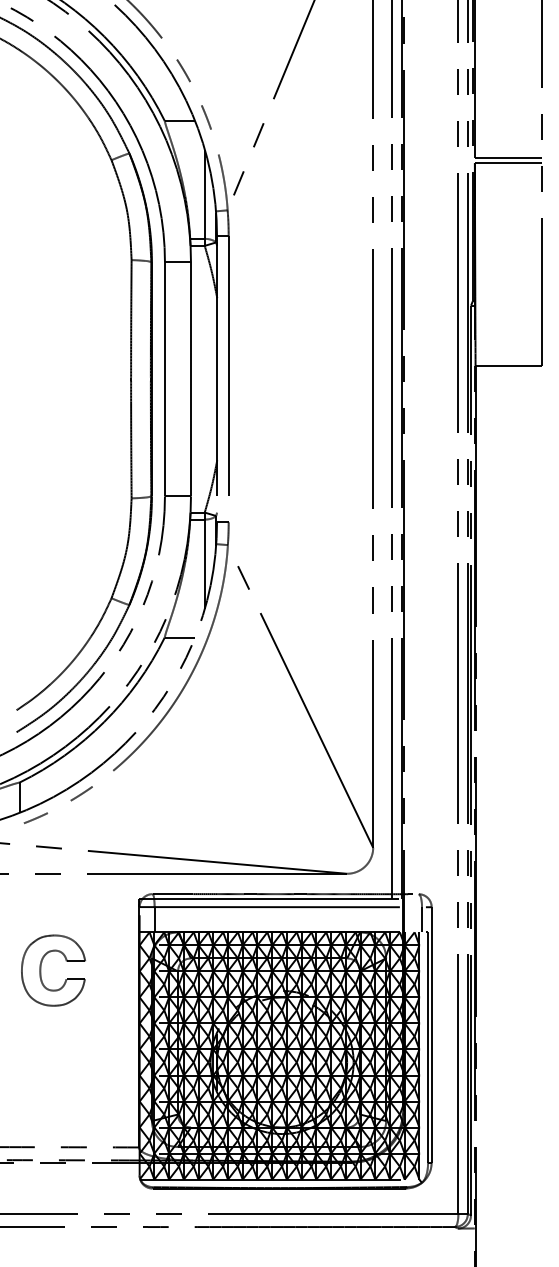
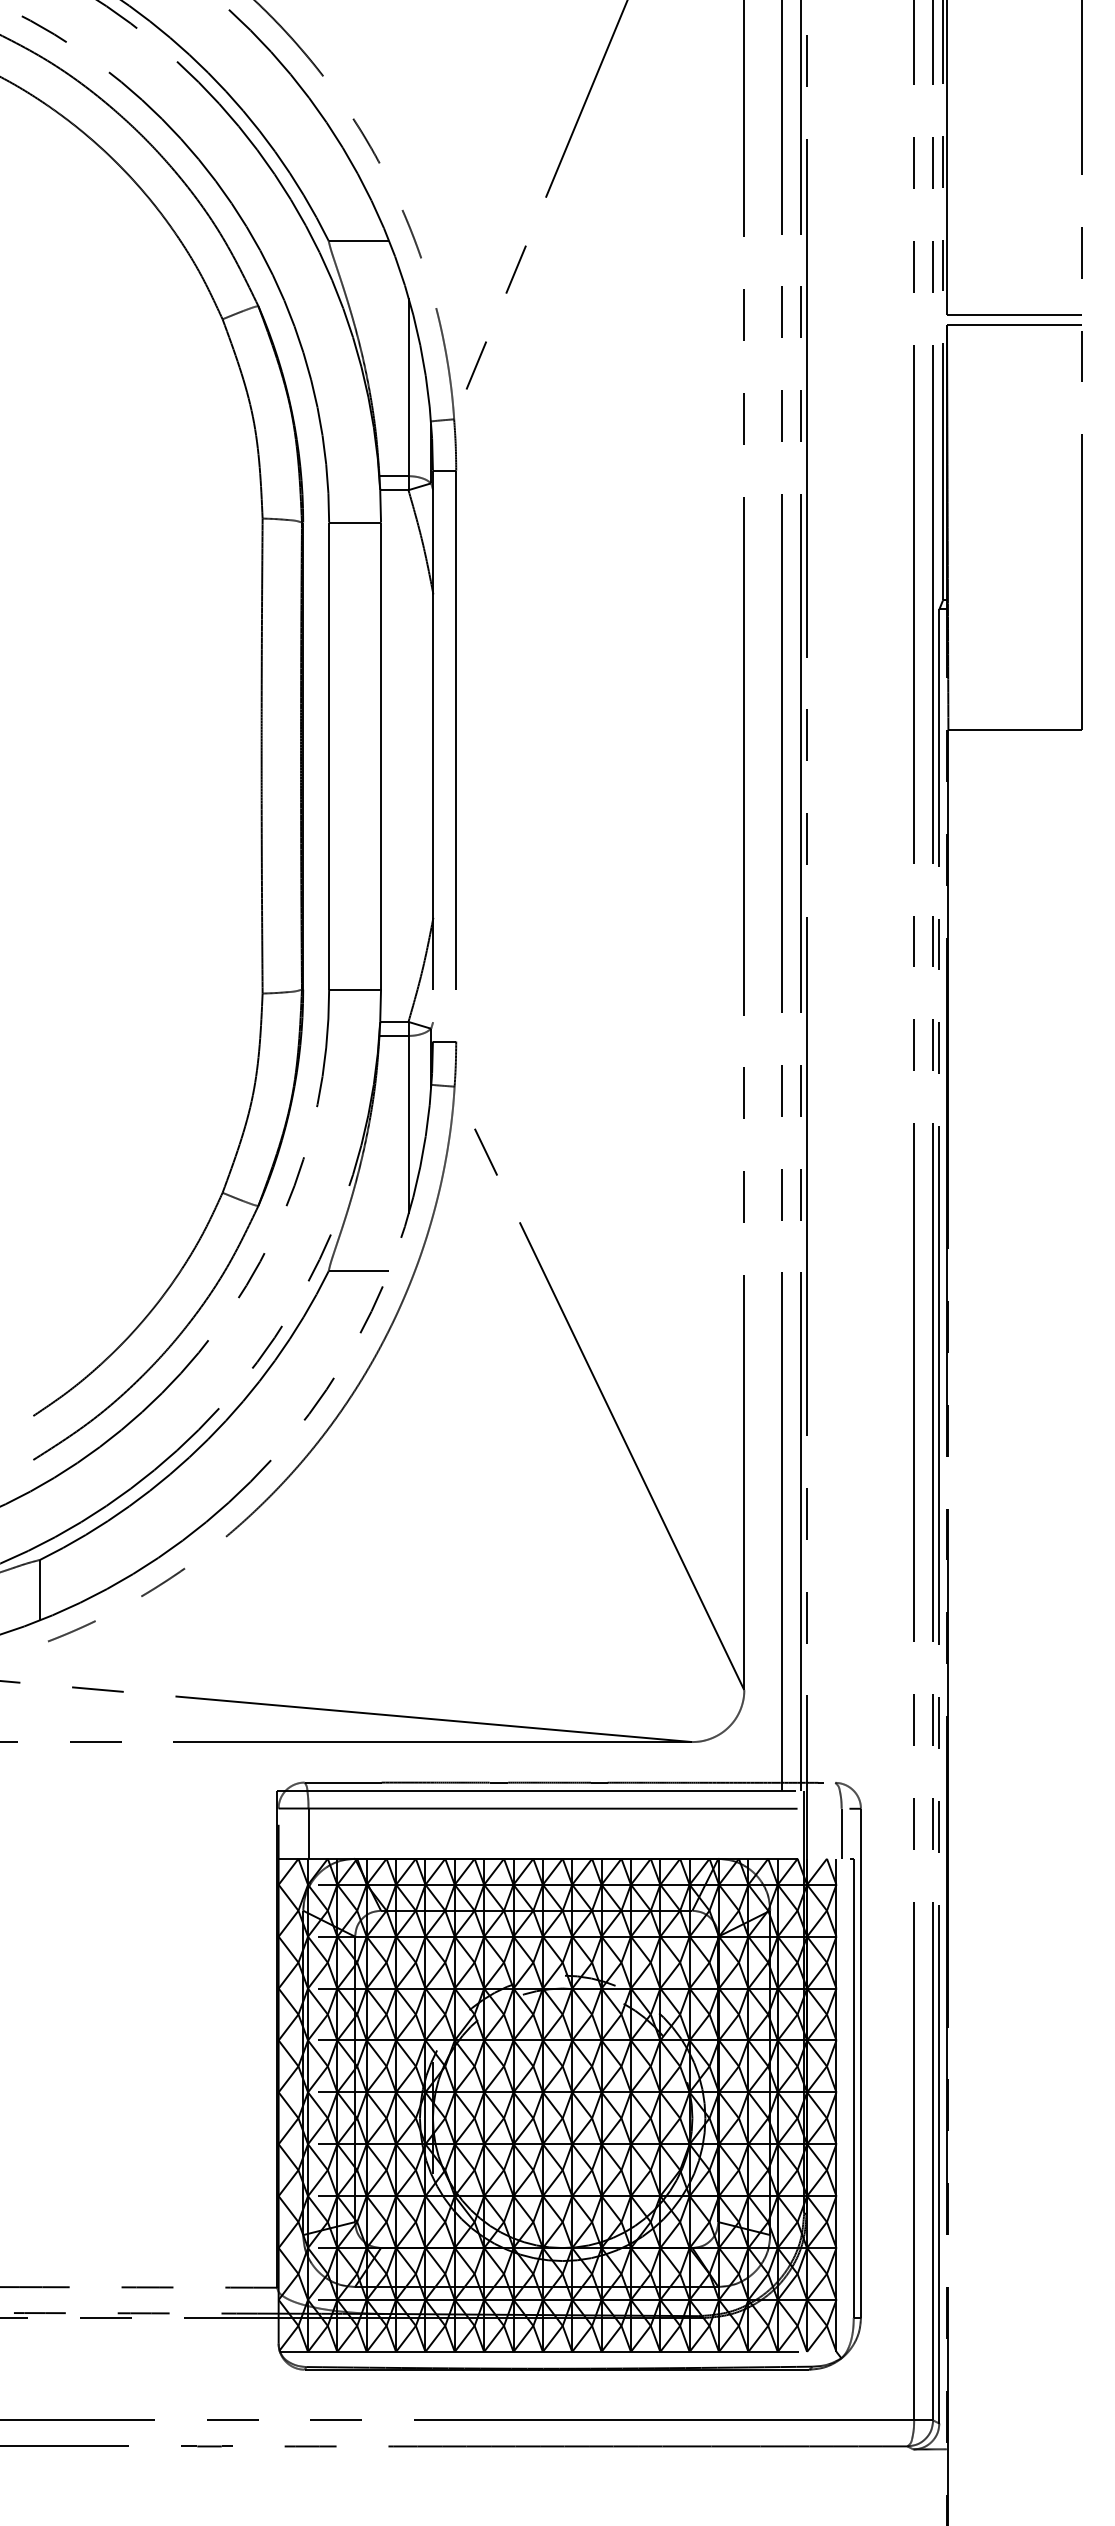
part: (41, 970) -> (82, 1934), removed

